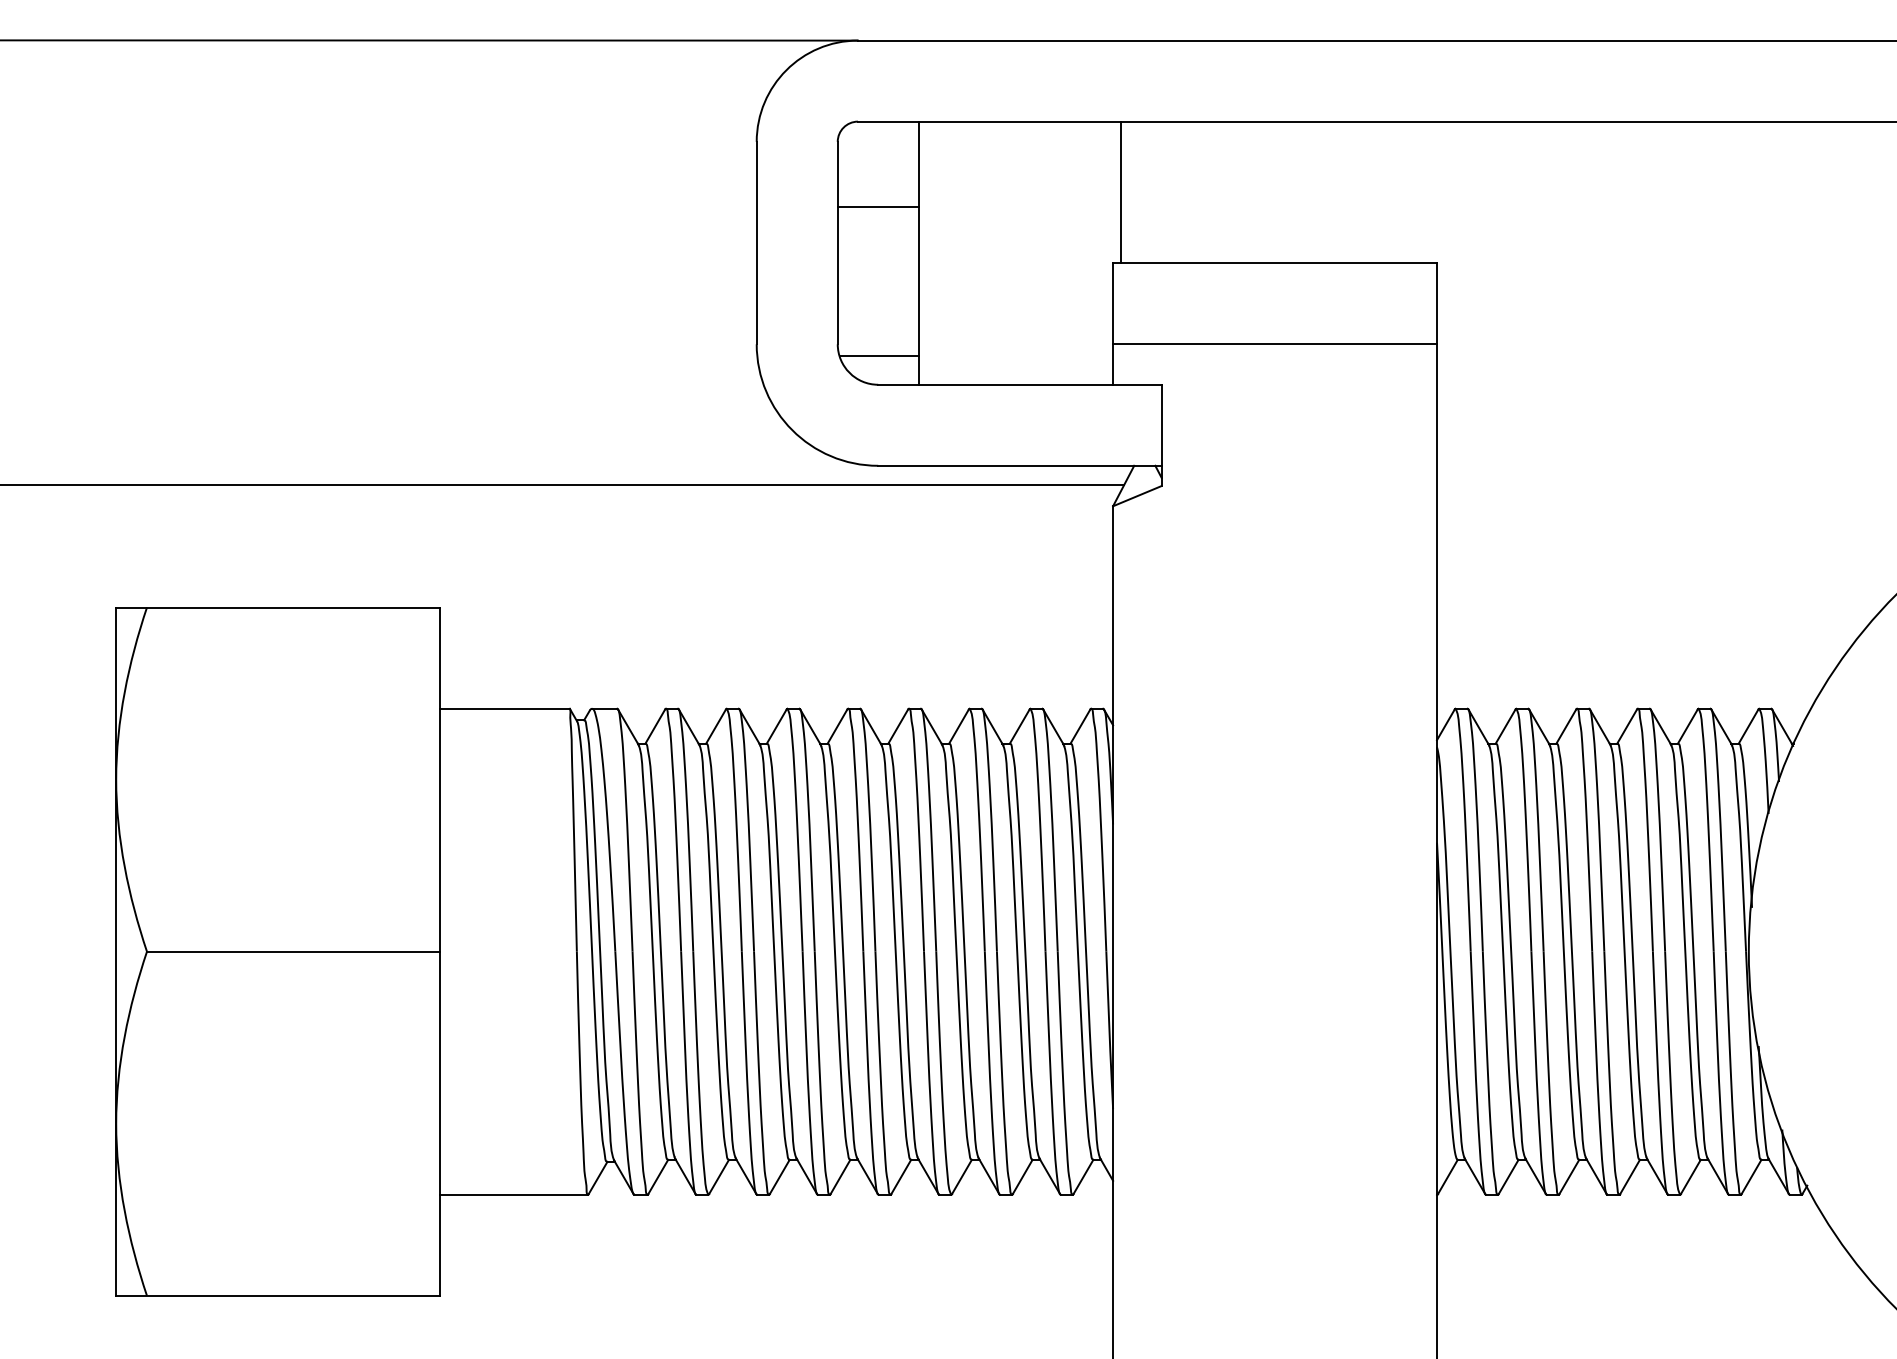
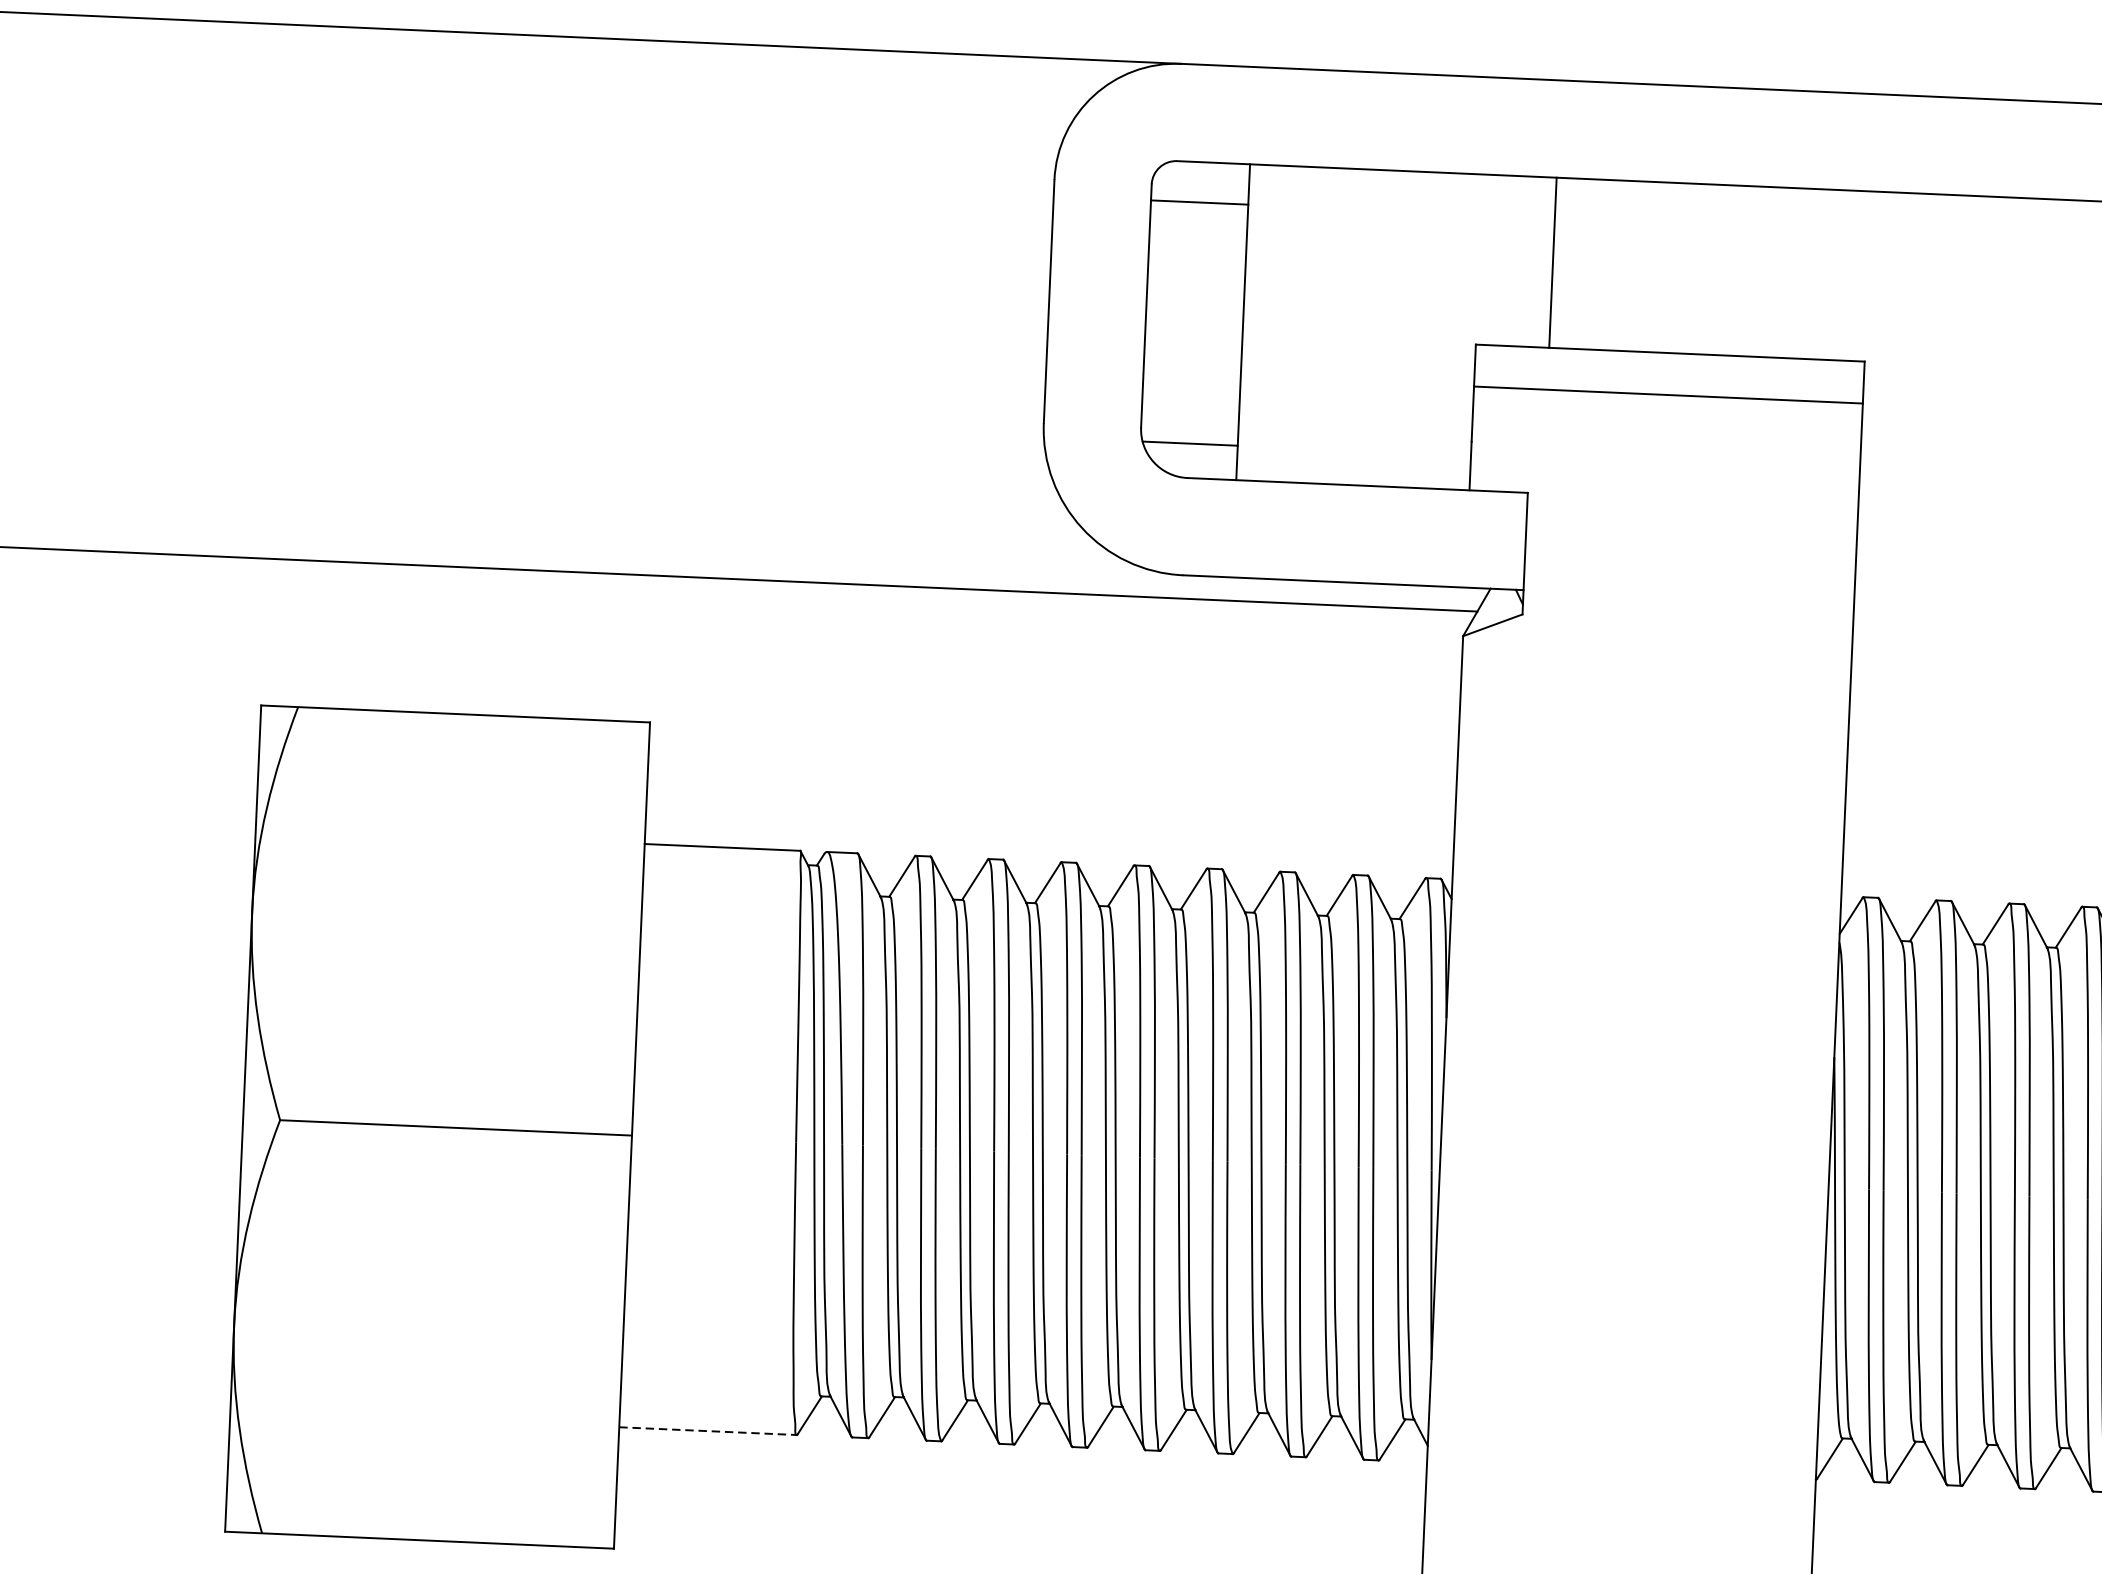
line: (1121, 192) -> (1553, 262), moved
line: (877, 207) -> (1198, 202), moved
line: (1275, 344) -> (1668, 395), moved
line: (514, 1194) -> (708, 1430), solid -> dashed

